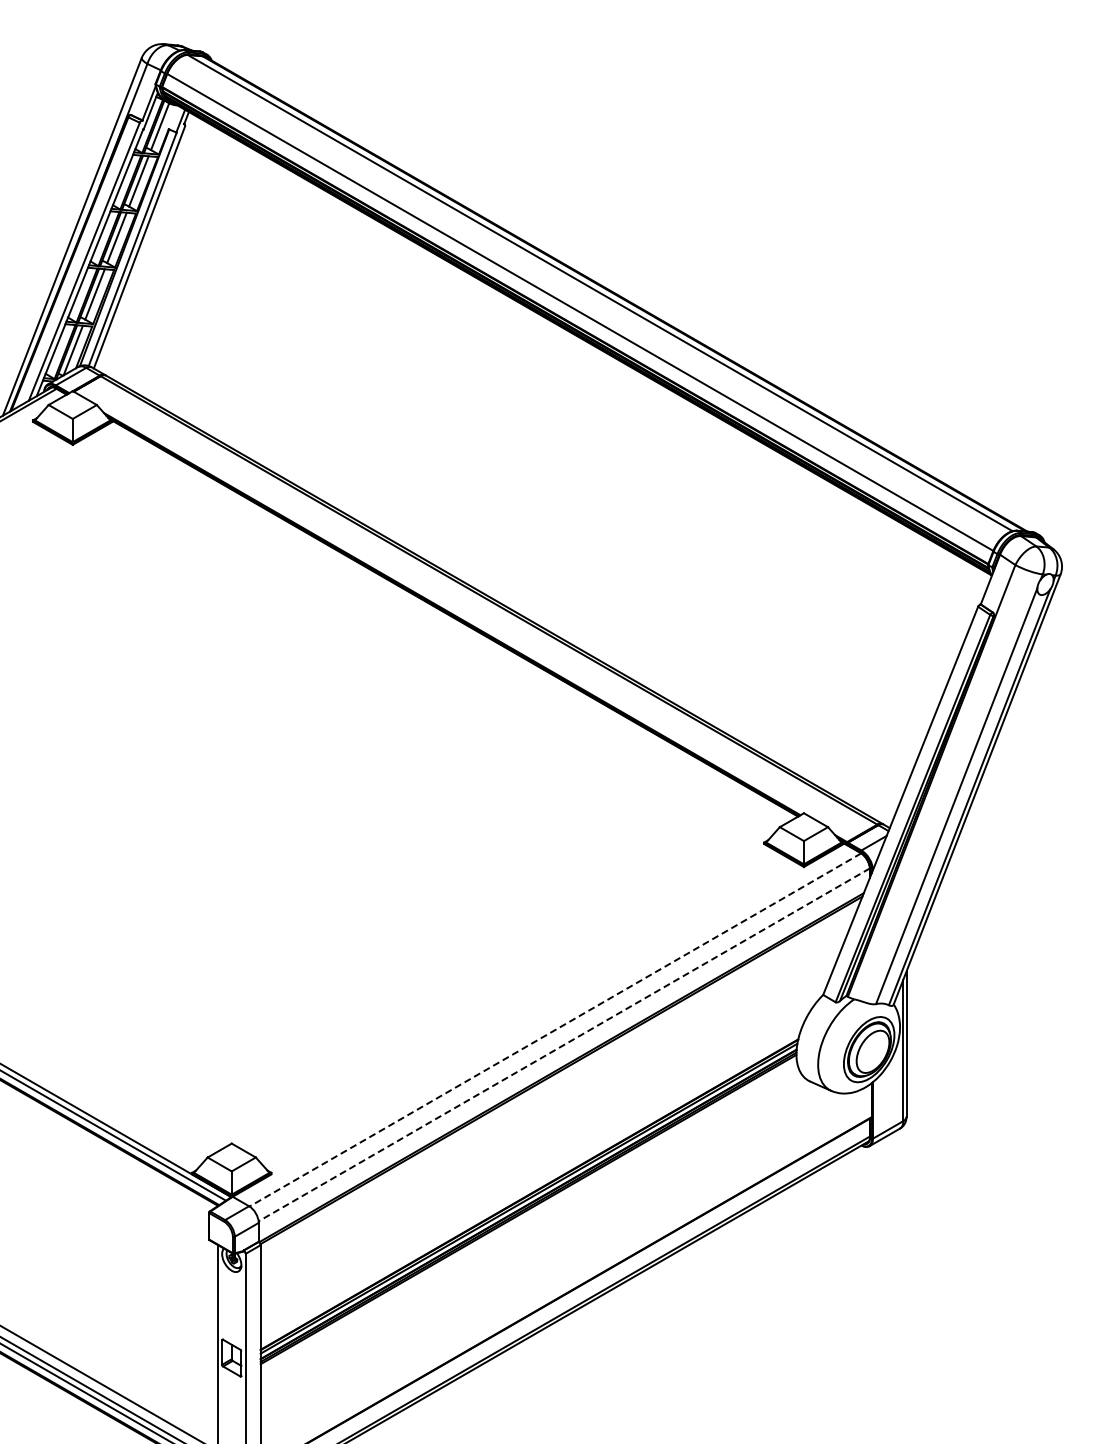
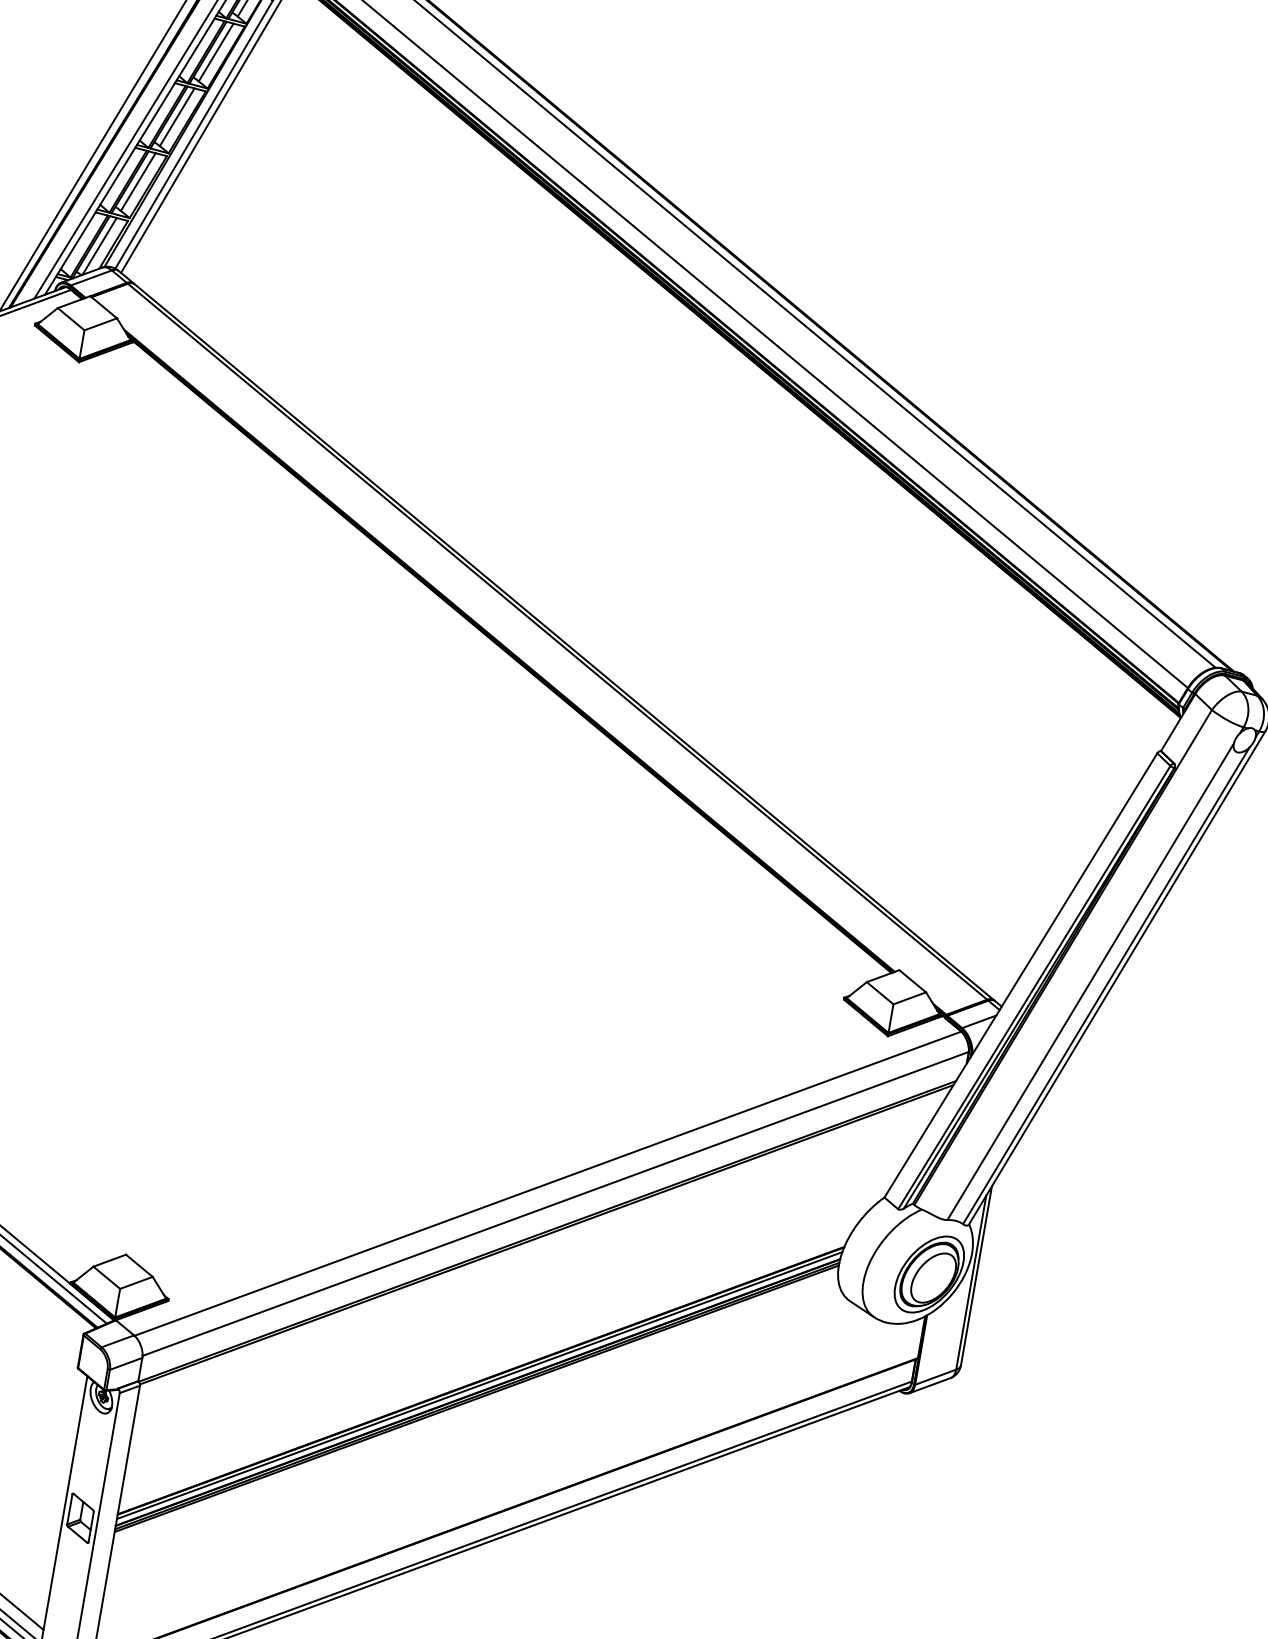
line: (554, 1030) -> (546, 1184), dashed -> solid
line: (564, 1044) -> (556, 1203), dashed -> solid

